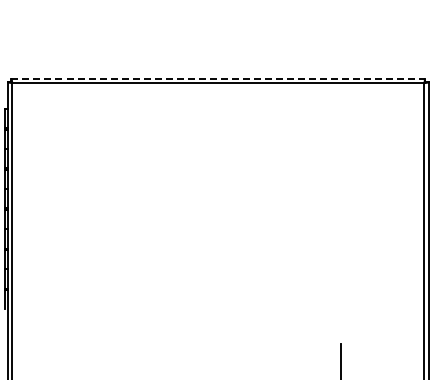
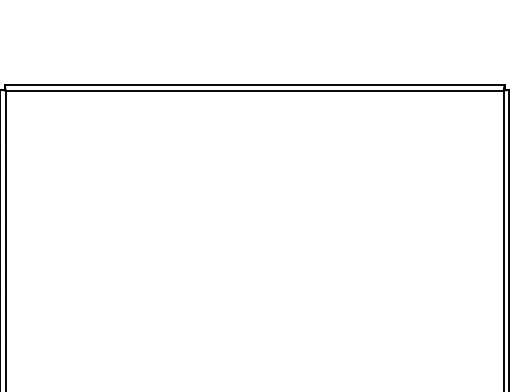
line: (218, 78) -> (254, 84), dashed -> solid

